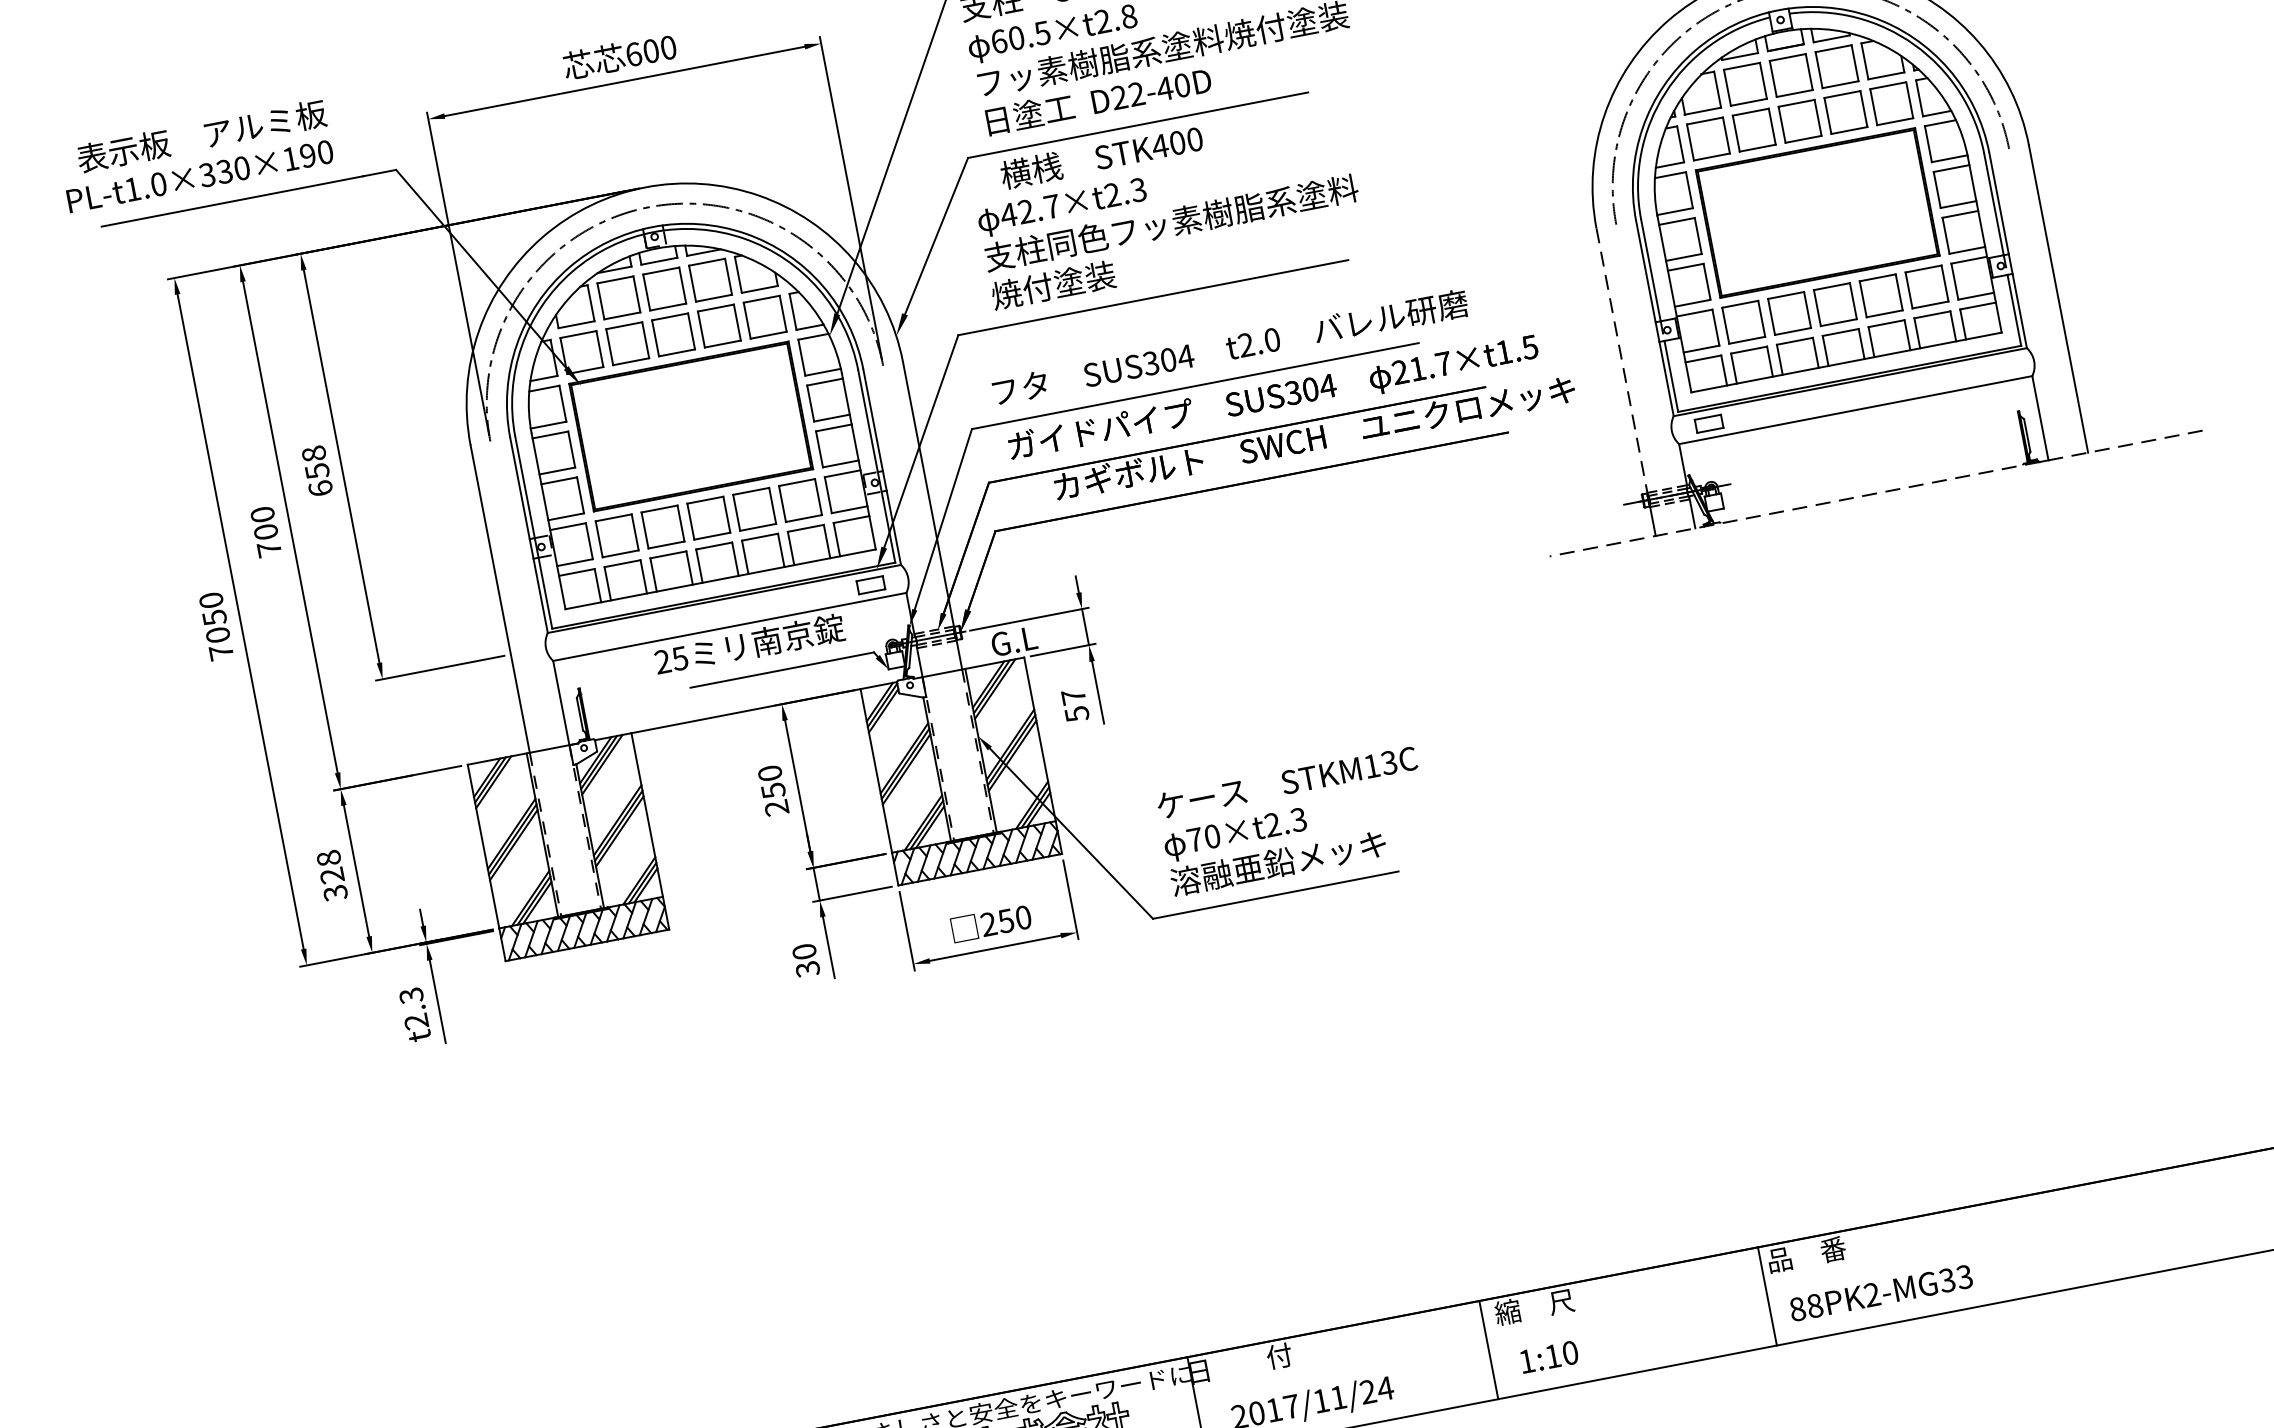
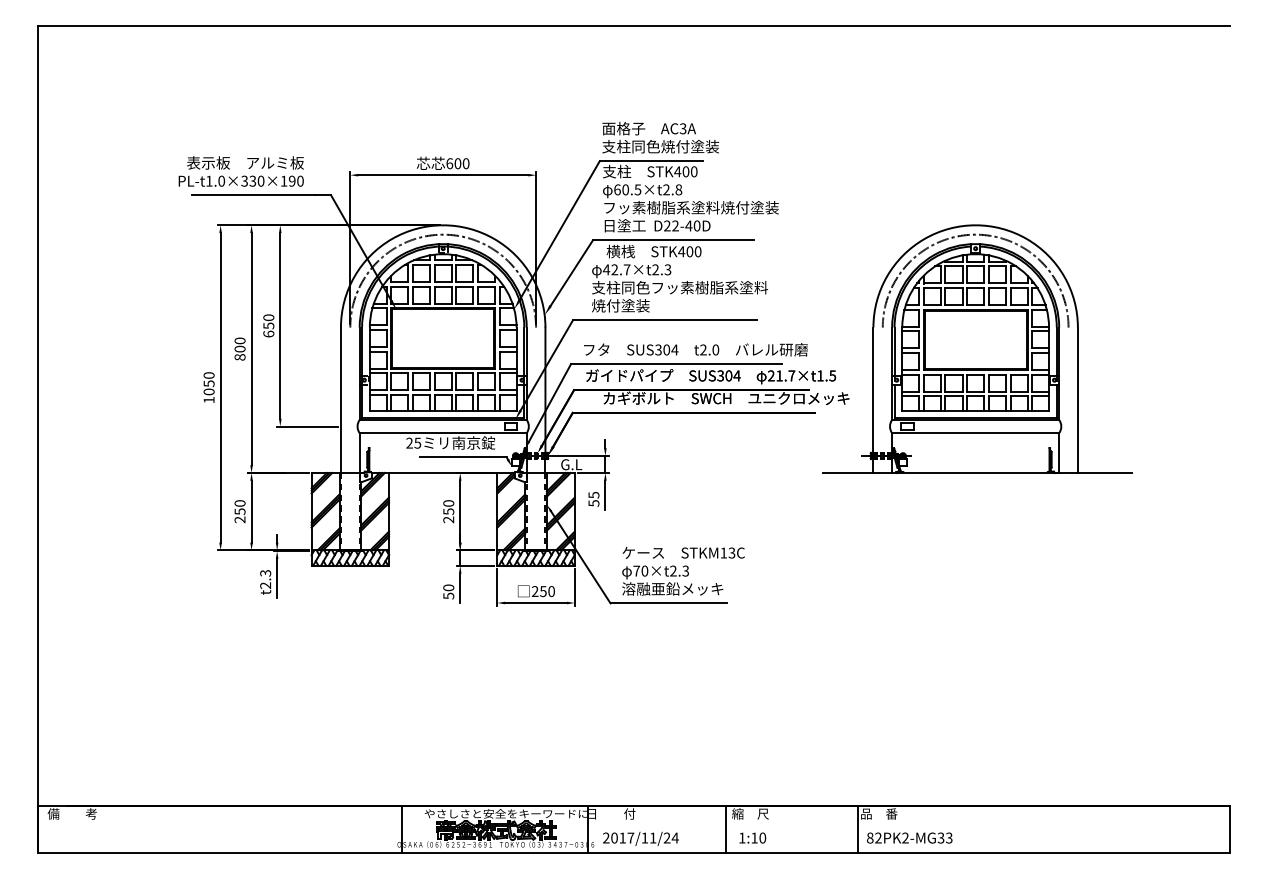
line: (1622, 361) -> (873, 390), dashed -> solid
text: (315, 453) -> (269, 317), 658 -> 650
line: (1875, 492) -> (977, 472), dashed -> solid
text: (268, 549) -> (239, 357), 700 -> 800
text: (219, 651) -> (208, 399), 7050 -> 1050
text: (1072, 695) -> (593, 494), 57 -> 55
text: (330, 875) -> (239, 511), 328 -> 250
text: (807, 968) -> (448, 595), 30 -> 50
text: (1814, 1304) -> (878, 837), 88PK2-MG33 -> 82PK2-MG33

